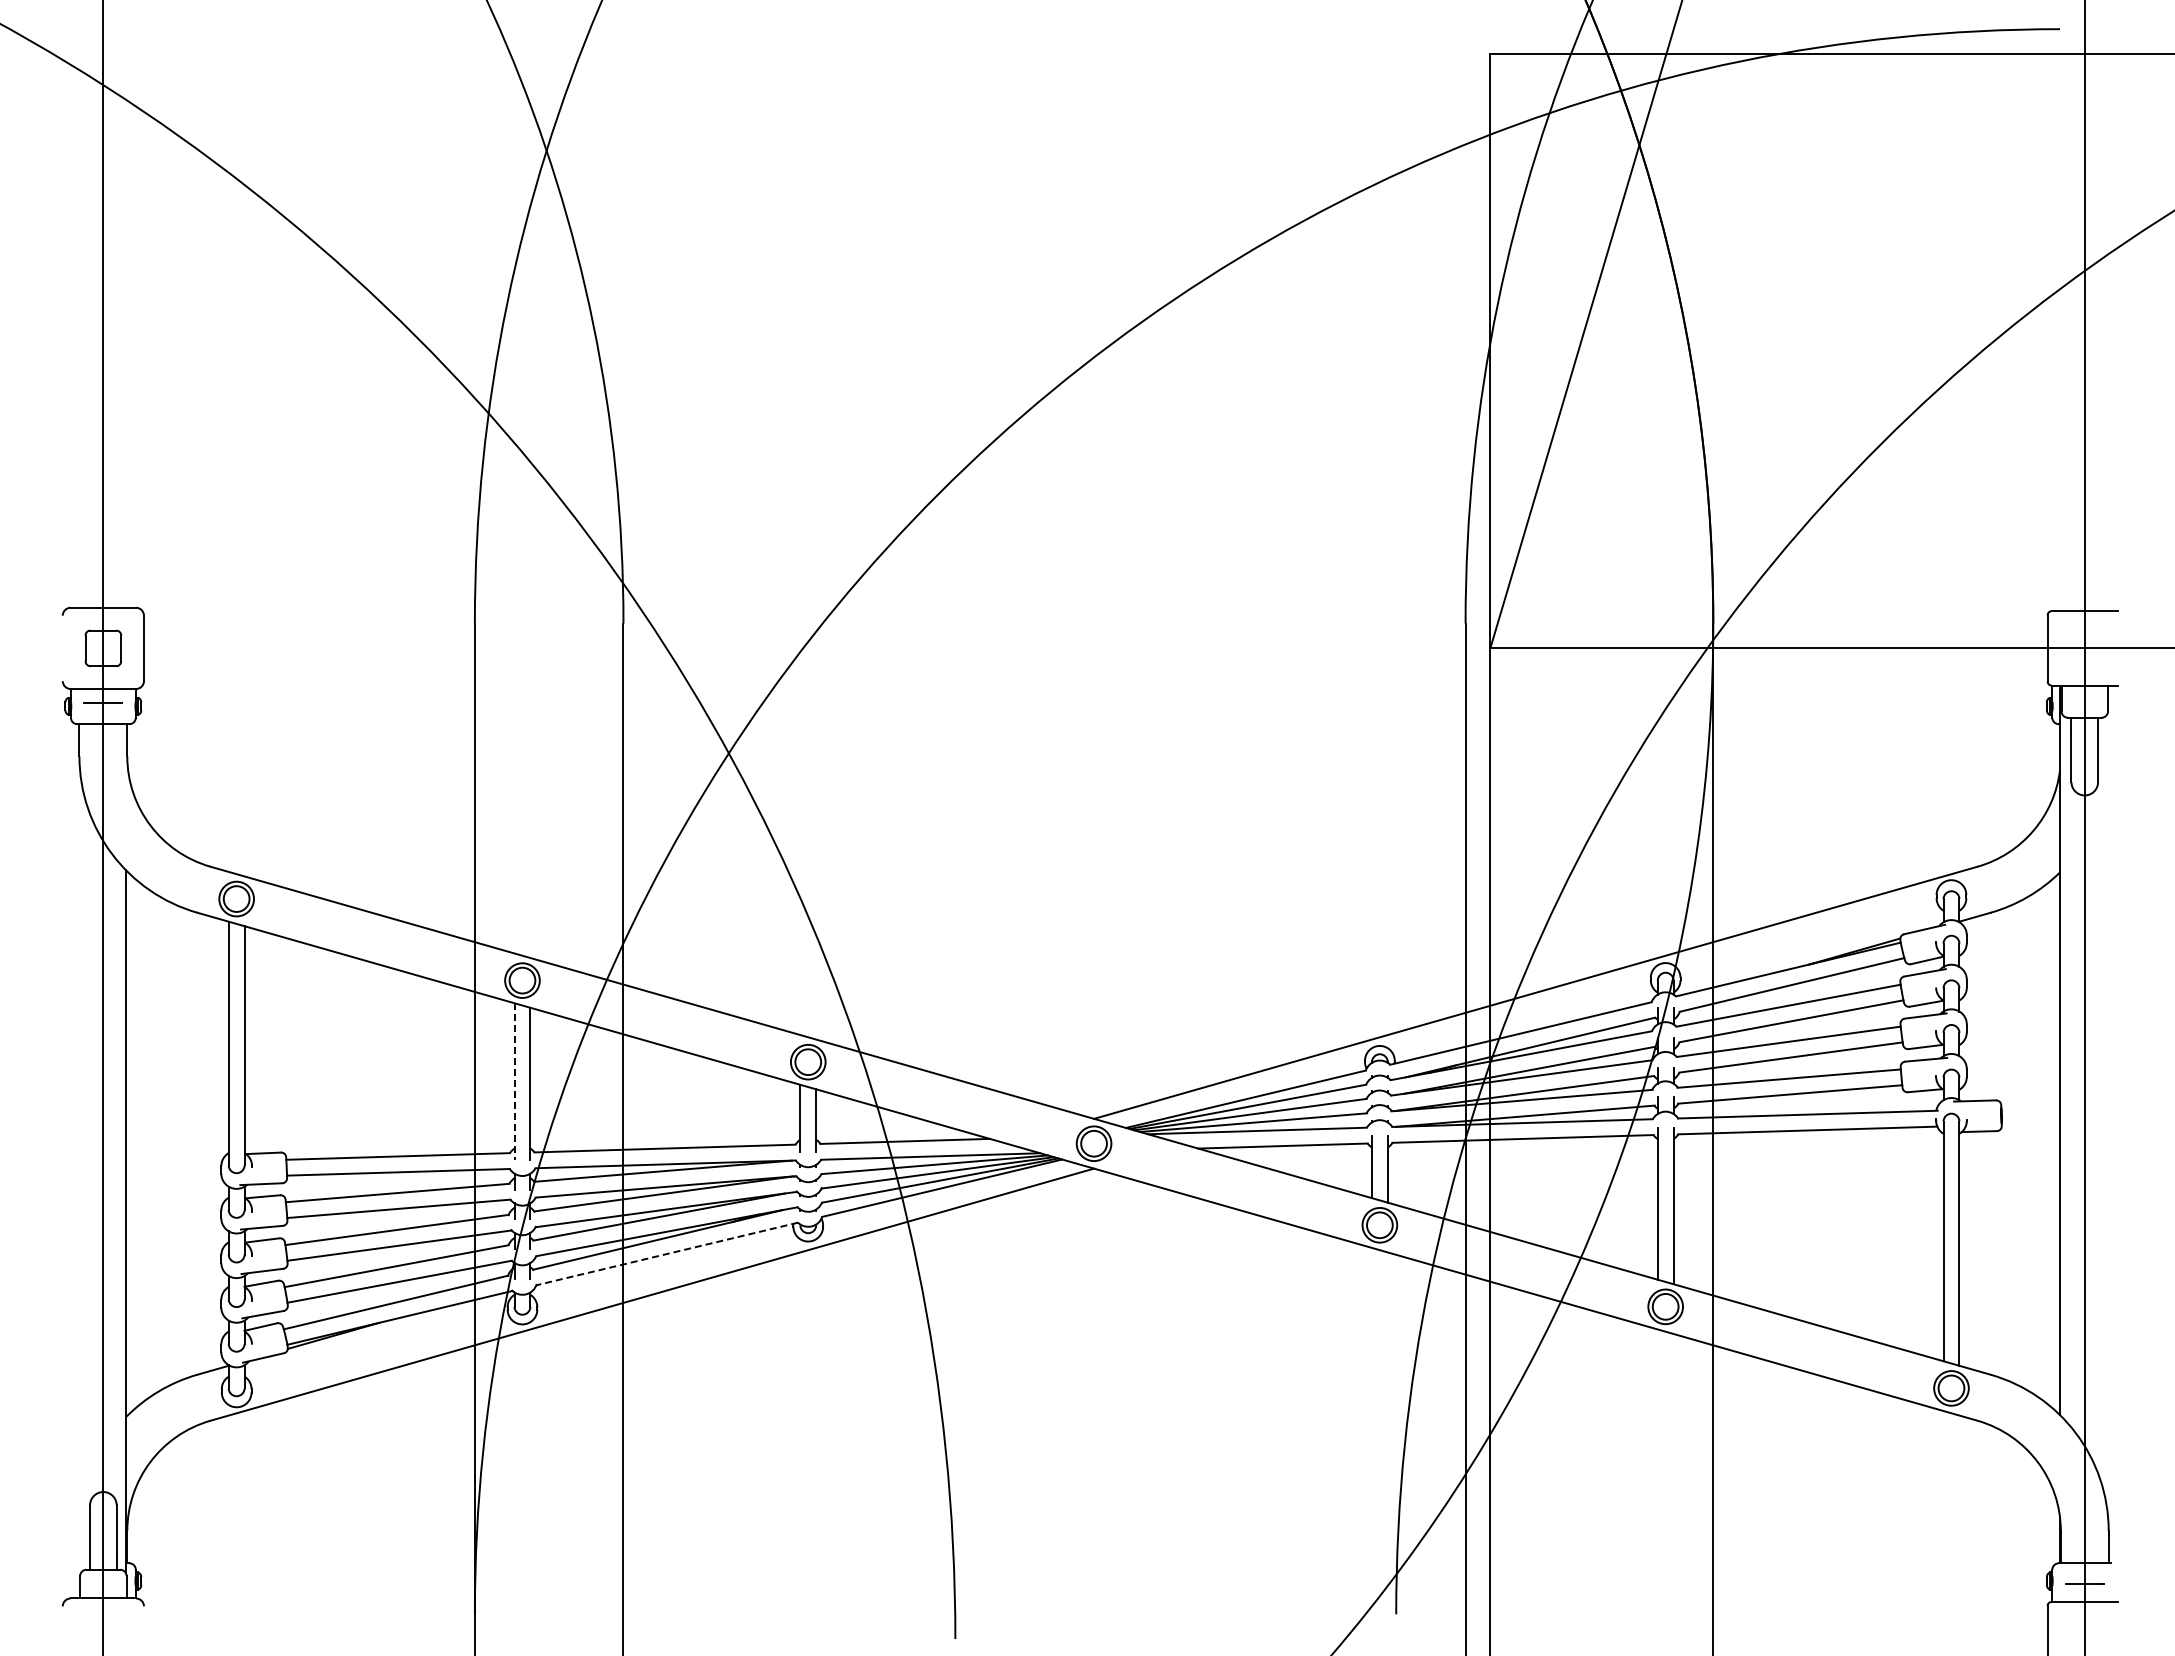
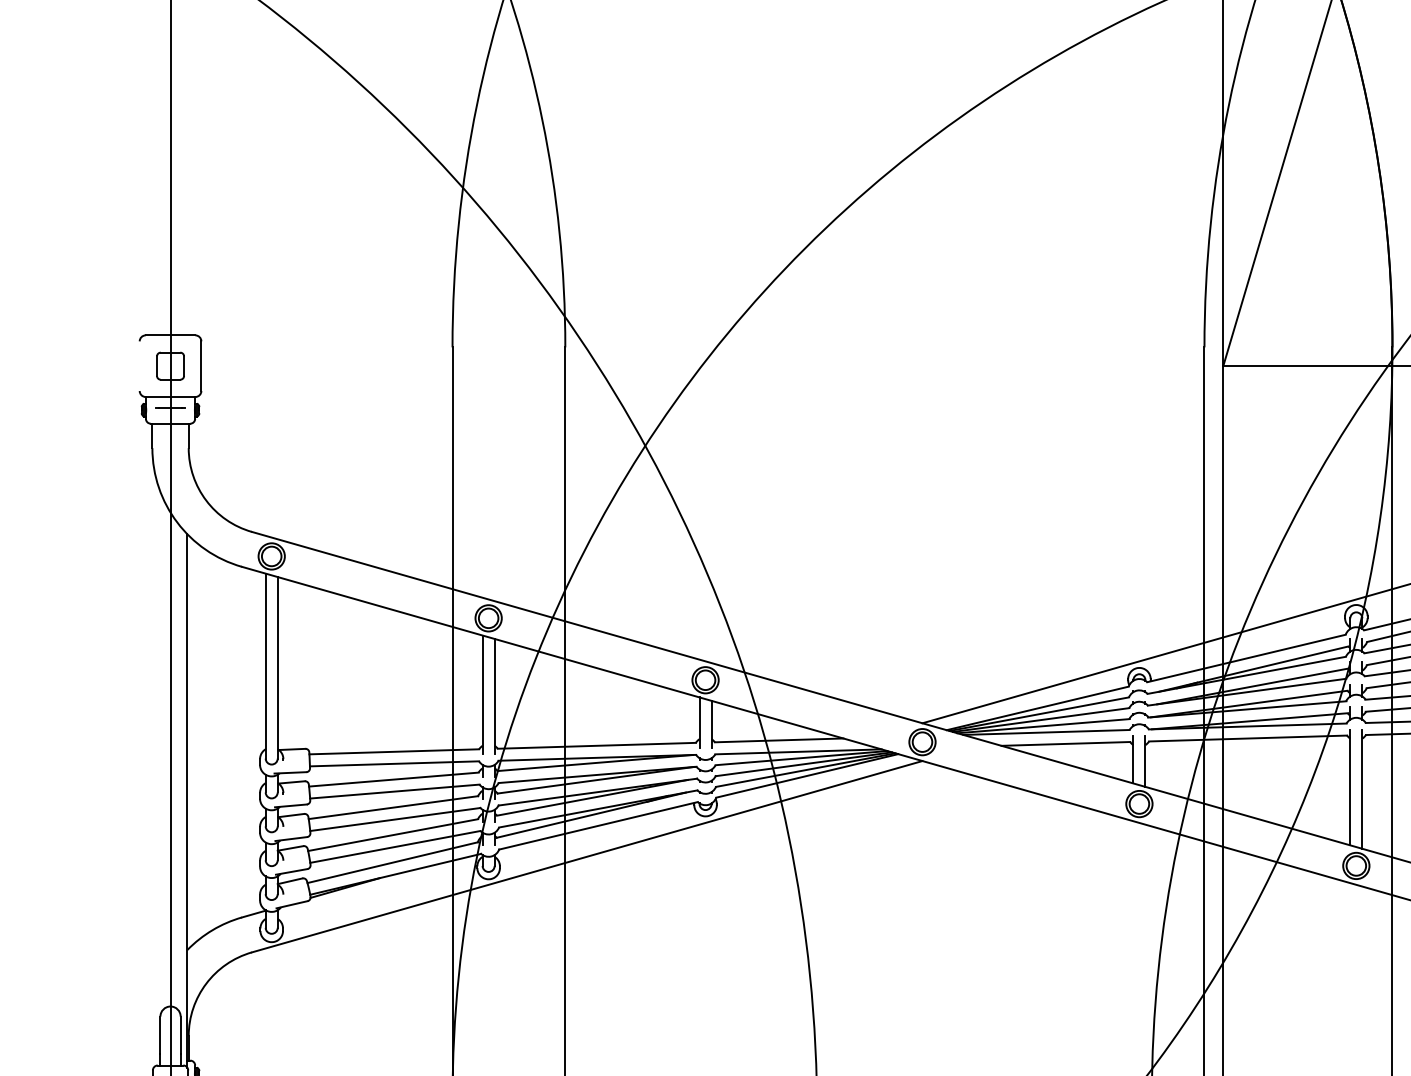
line: (514, 1082) -> (482, 695), dashed -> solid
line: (667, 1253) -> (598, 825), dashed -> solid

